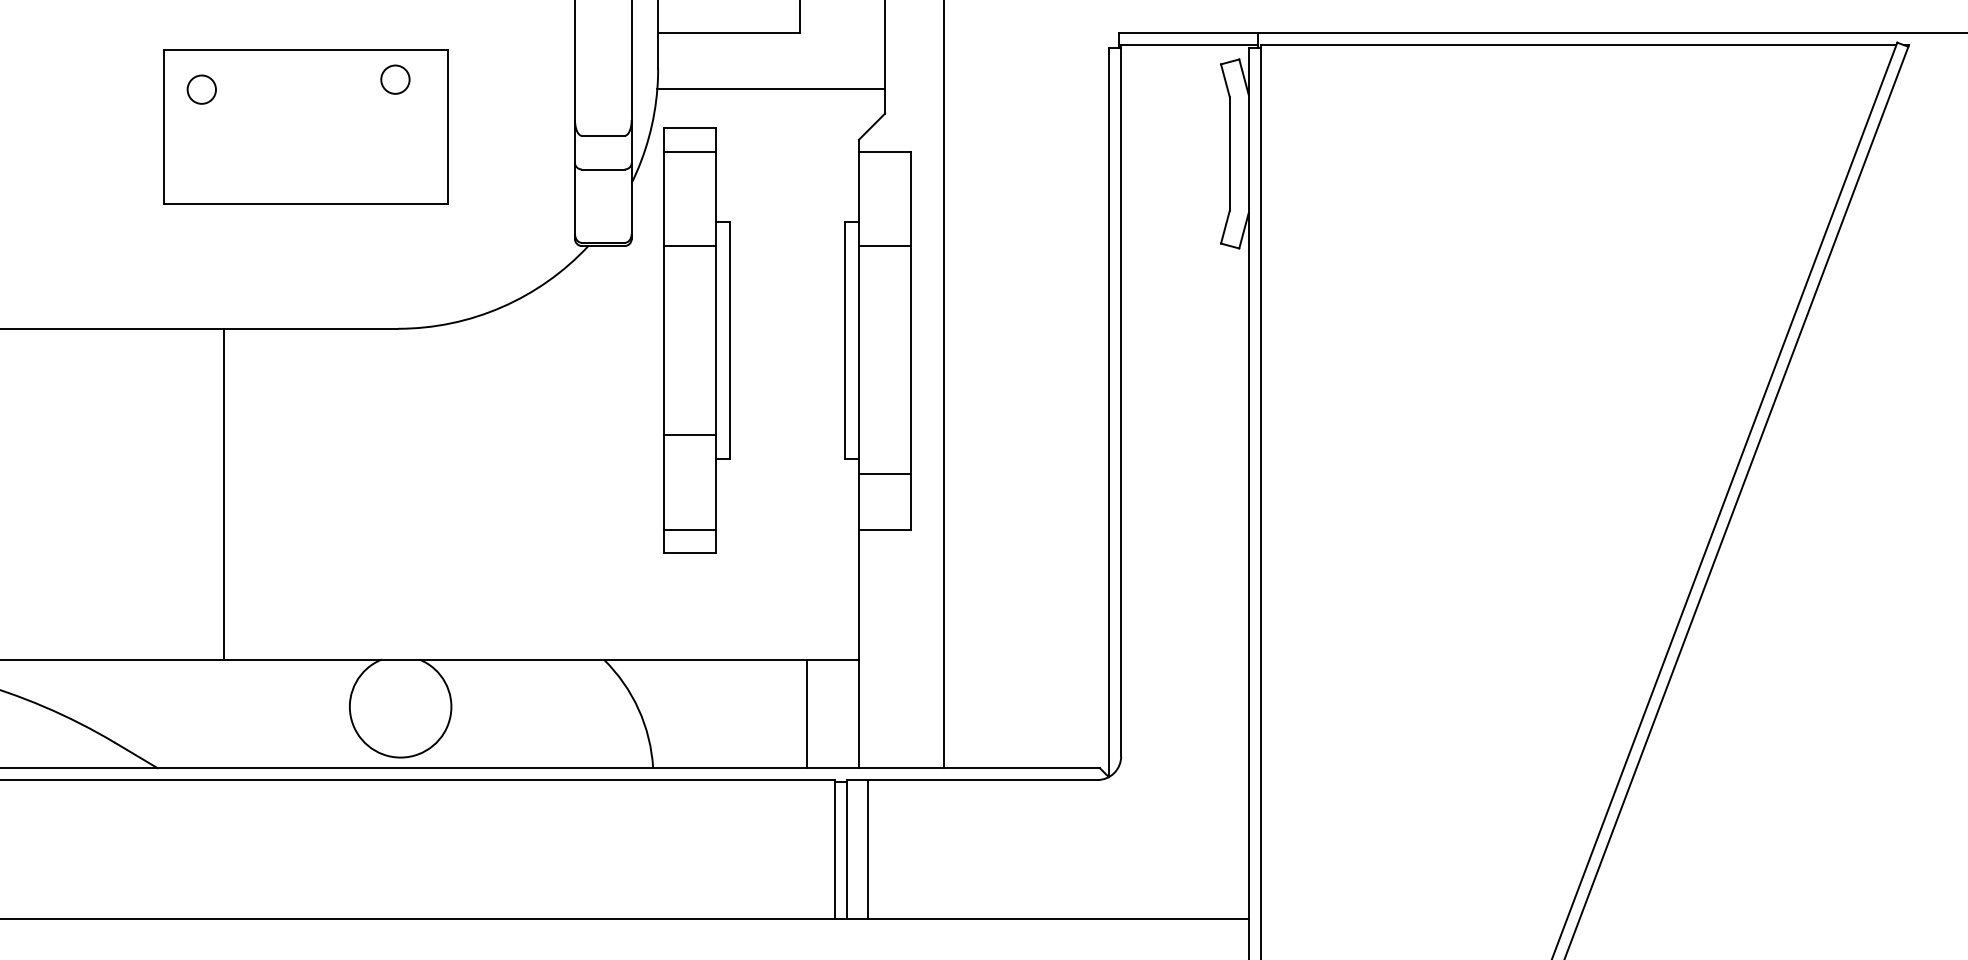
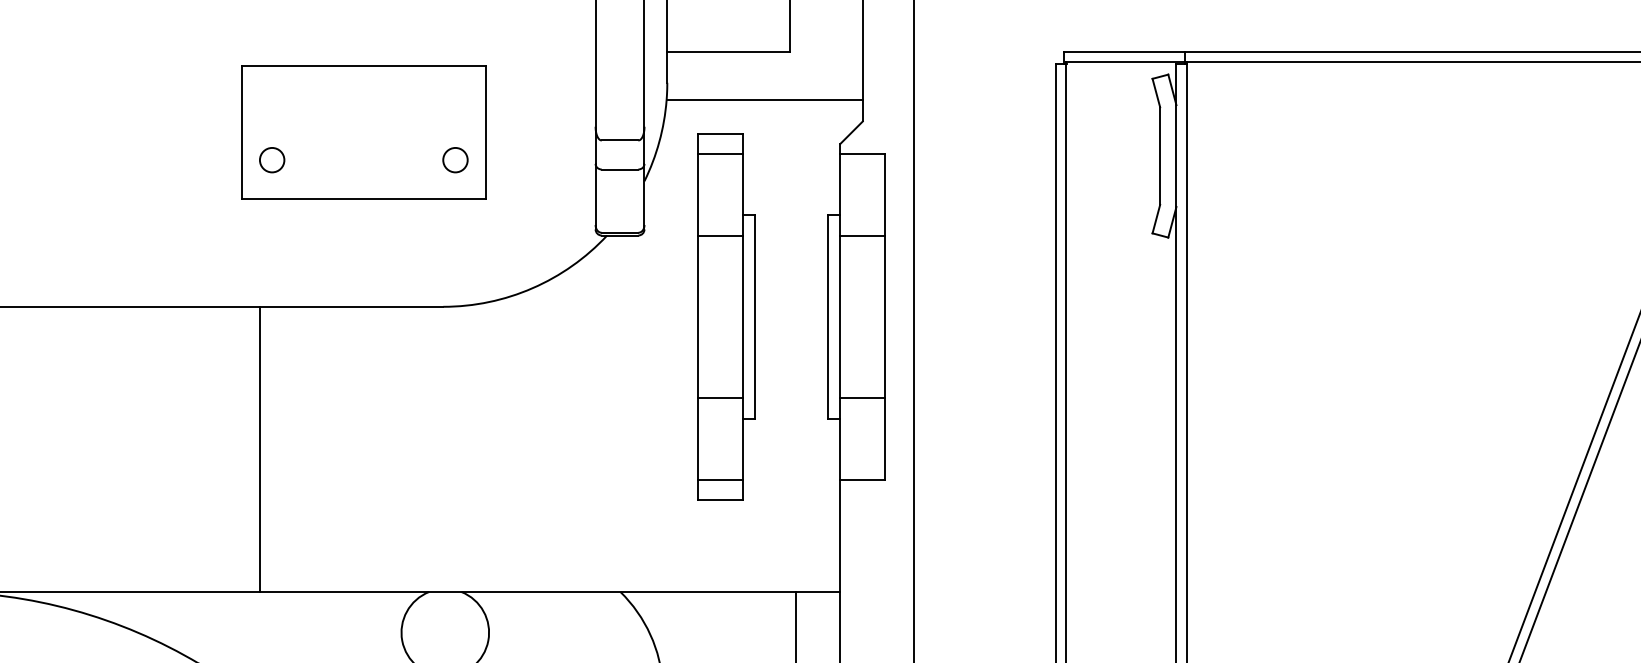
circle: (395, 79) -> (455, 160), moved
circle: (201, 89) -> (271, 160), moved
part: (696, 340) -> (726, 316), moved
line: (884, 474) -> (862, 398), moved
line: (223, 493) -> (259, 448), moved

